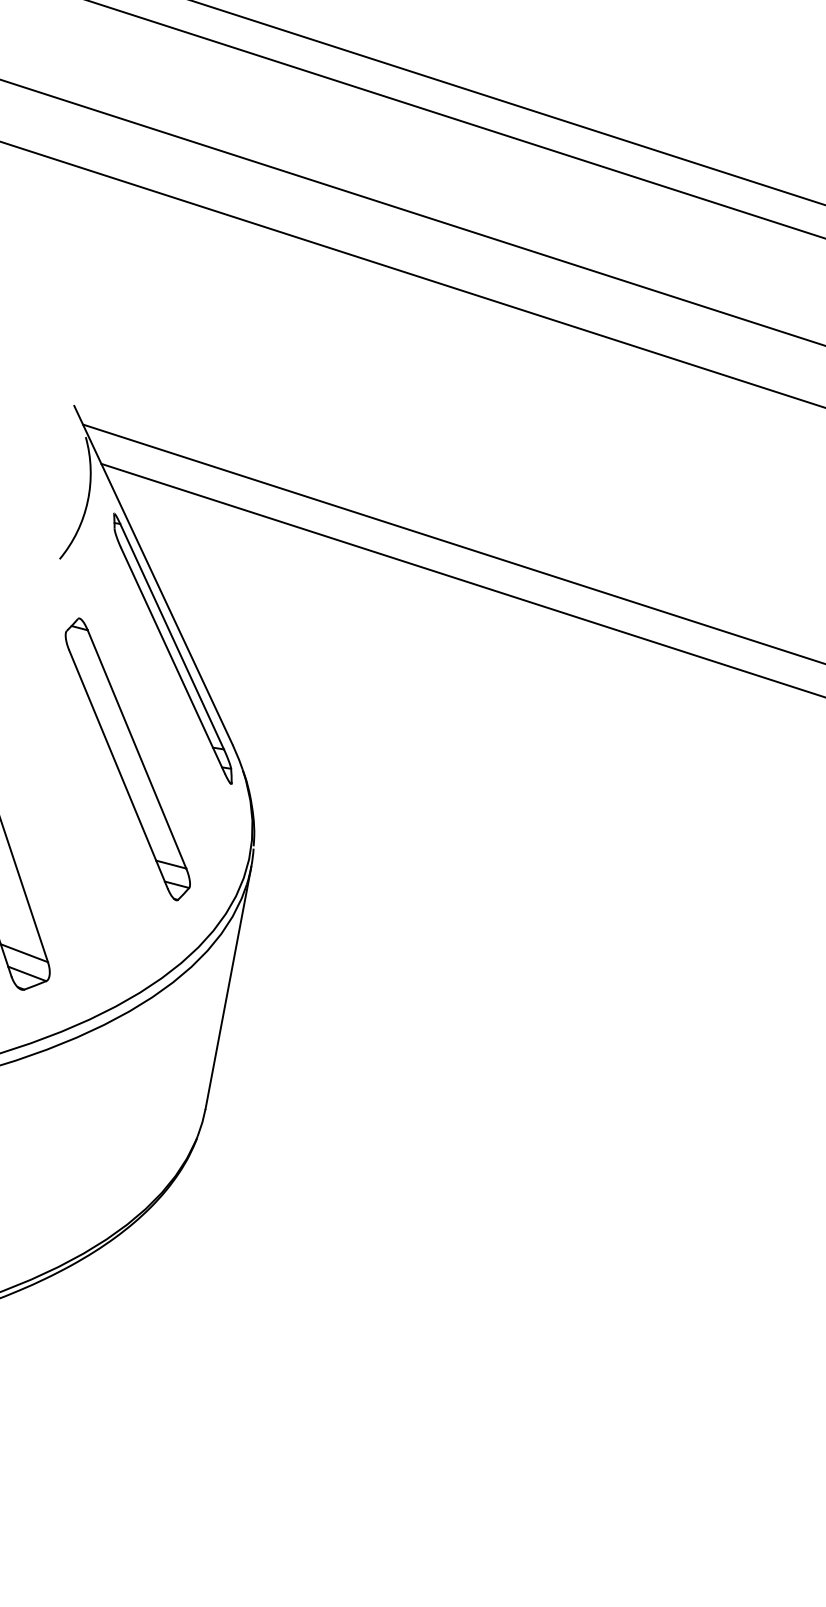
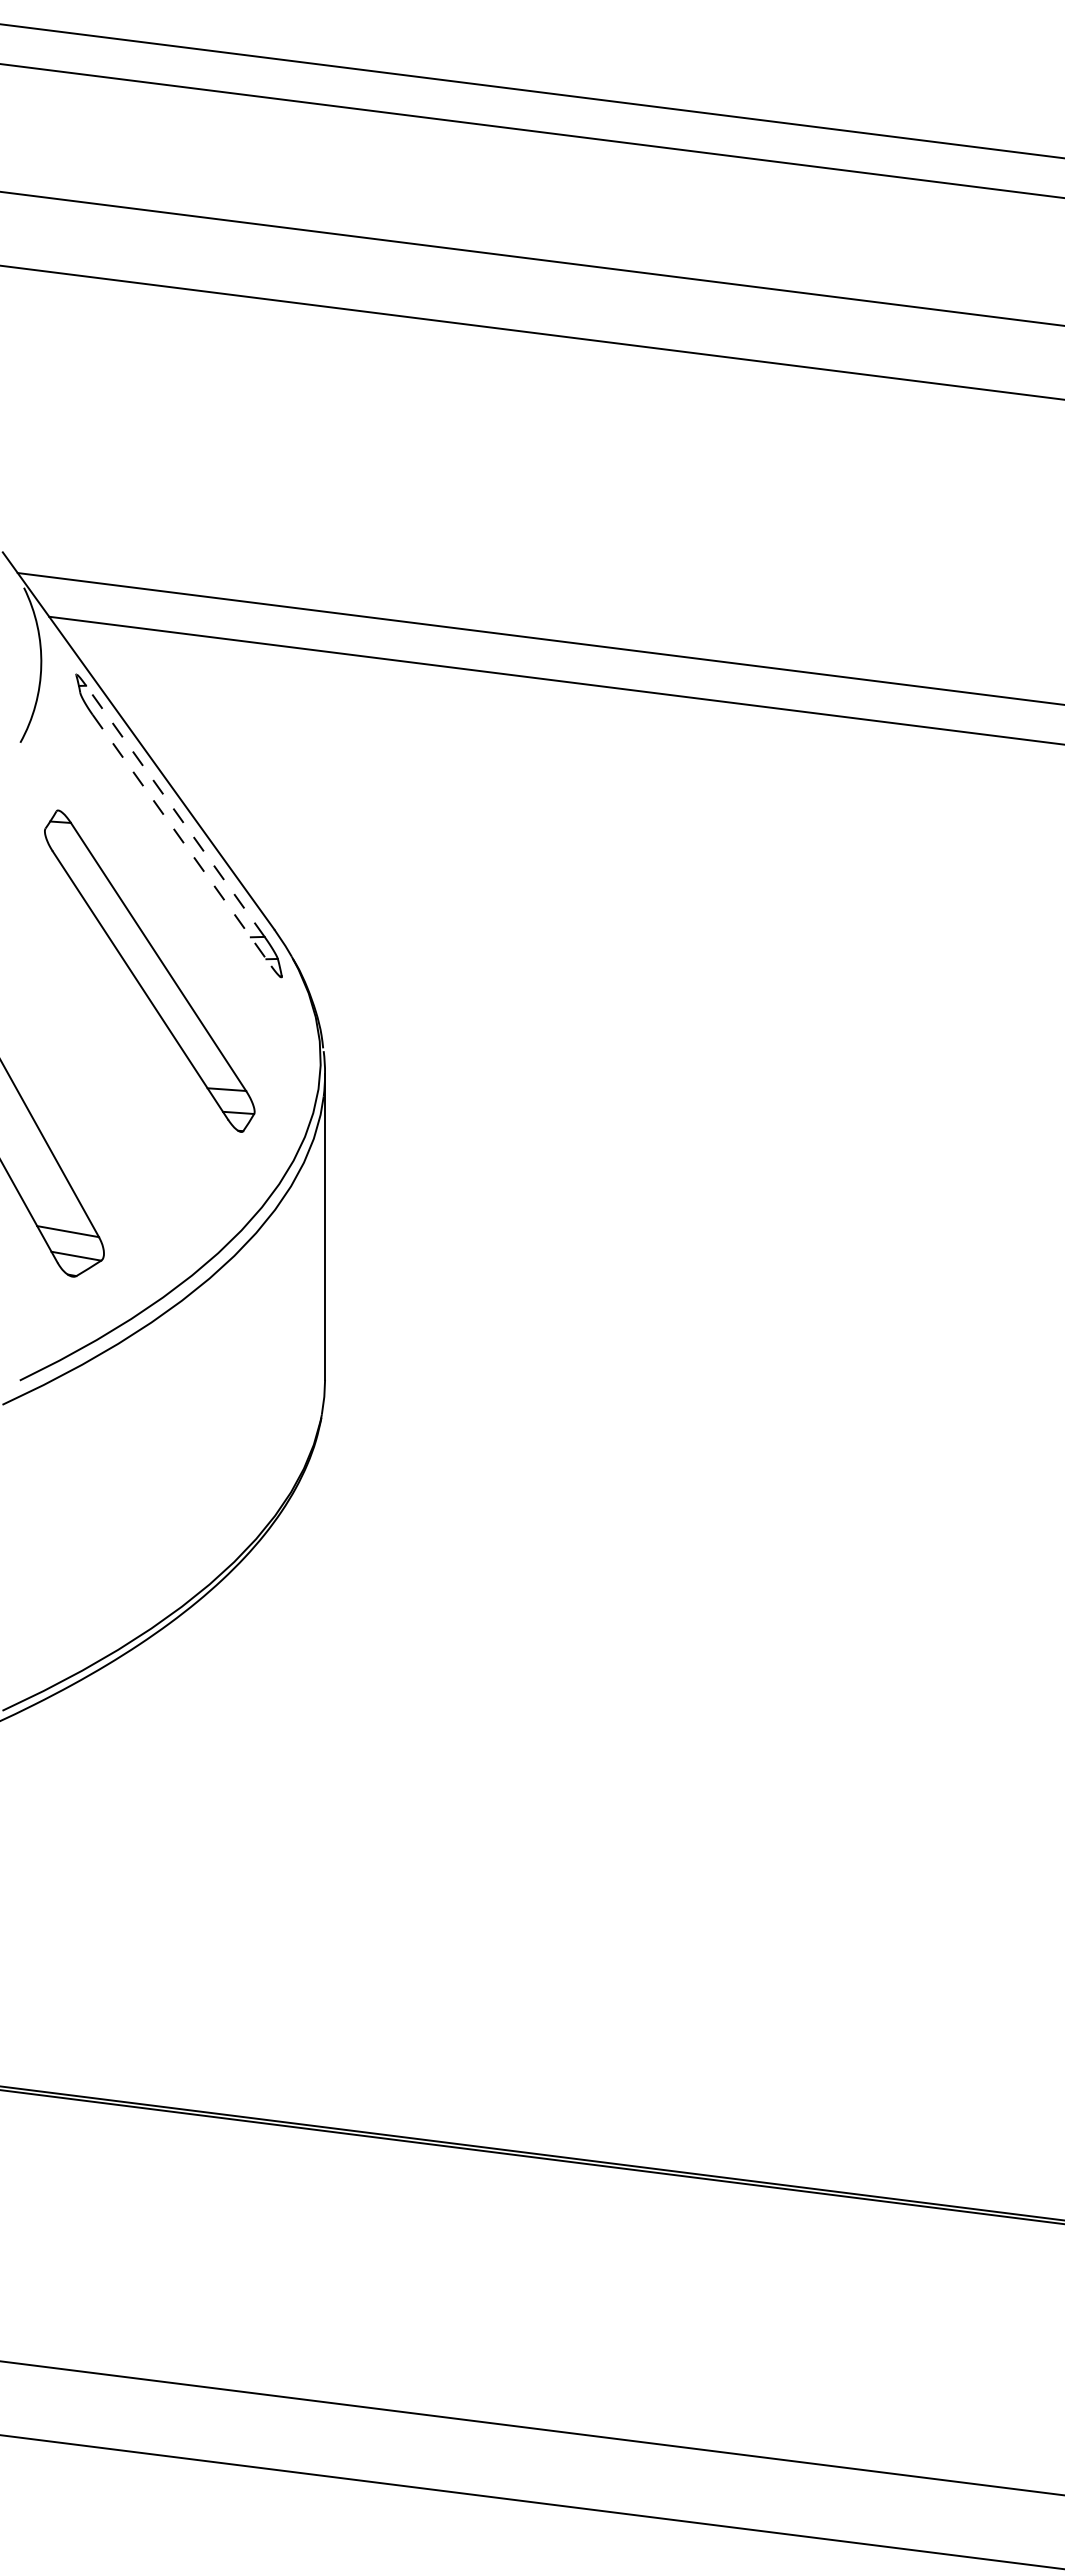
line: (172, 636) -> (175, 810), solid -> dashed
line: (173, 660) -> (182, 840), solid -> dashed

